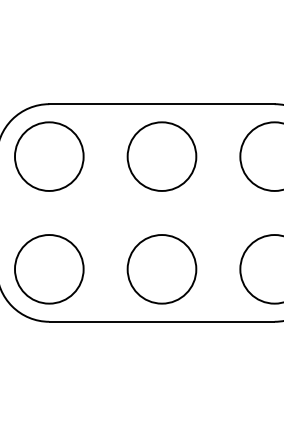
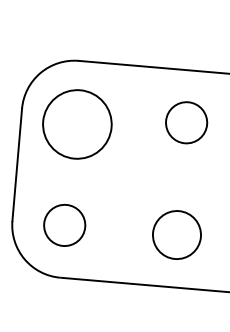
circle: (49, 156) -> (77, 124), moved
circle: (161, 156) -> (186, 122), size x0.6
circle: (49, 269) -> (64, 225), size x0.6
circle: (161, 269) -> (176, 235), size x0.7

